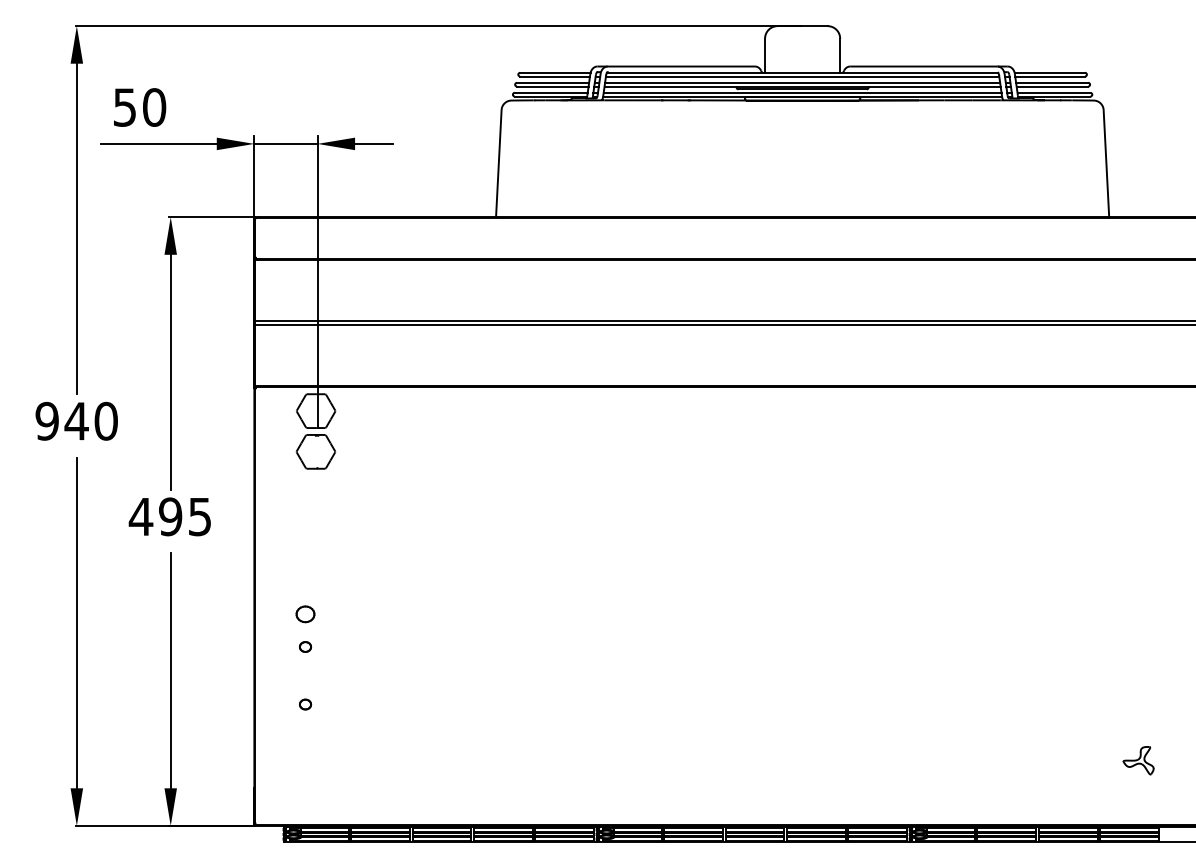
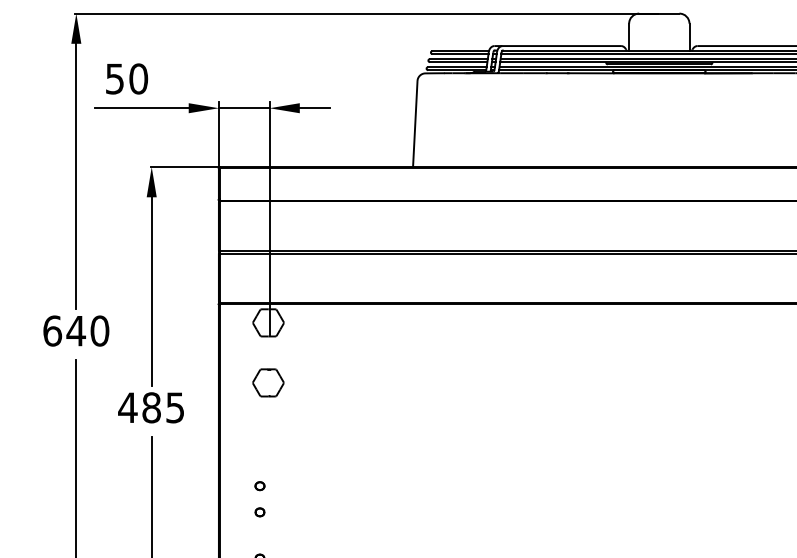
text: (47, 420) -> (52, 330), 940 -> 640
part: (315, 451) -> (268, 382), moved
text: (170, 516) -> (151, 407), 495 -> 485
part: (305, 614) -> (259, 486), size x0.62

